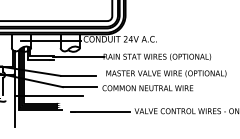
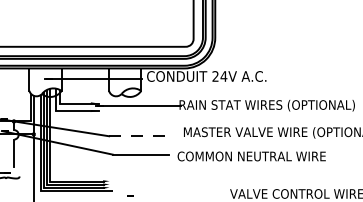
line: (78, 75) -> (138, 135), solid -> dashed
line: (48, 95) -> (89, 168), removed
line: (100, 112) -> (174, 196), removed

